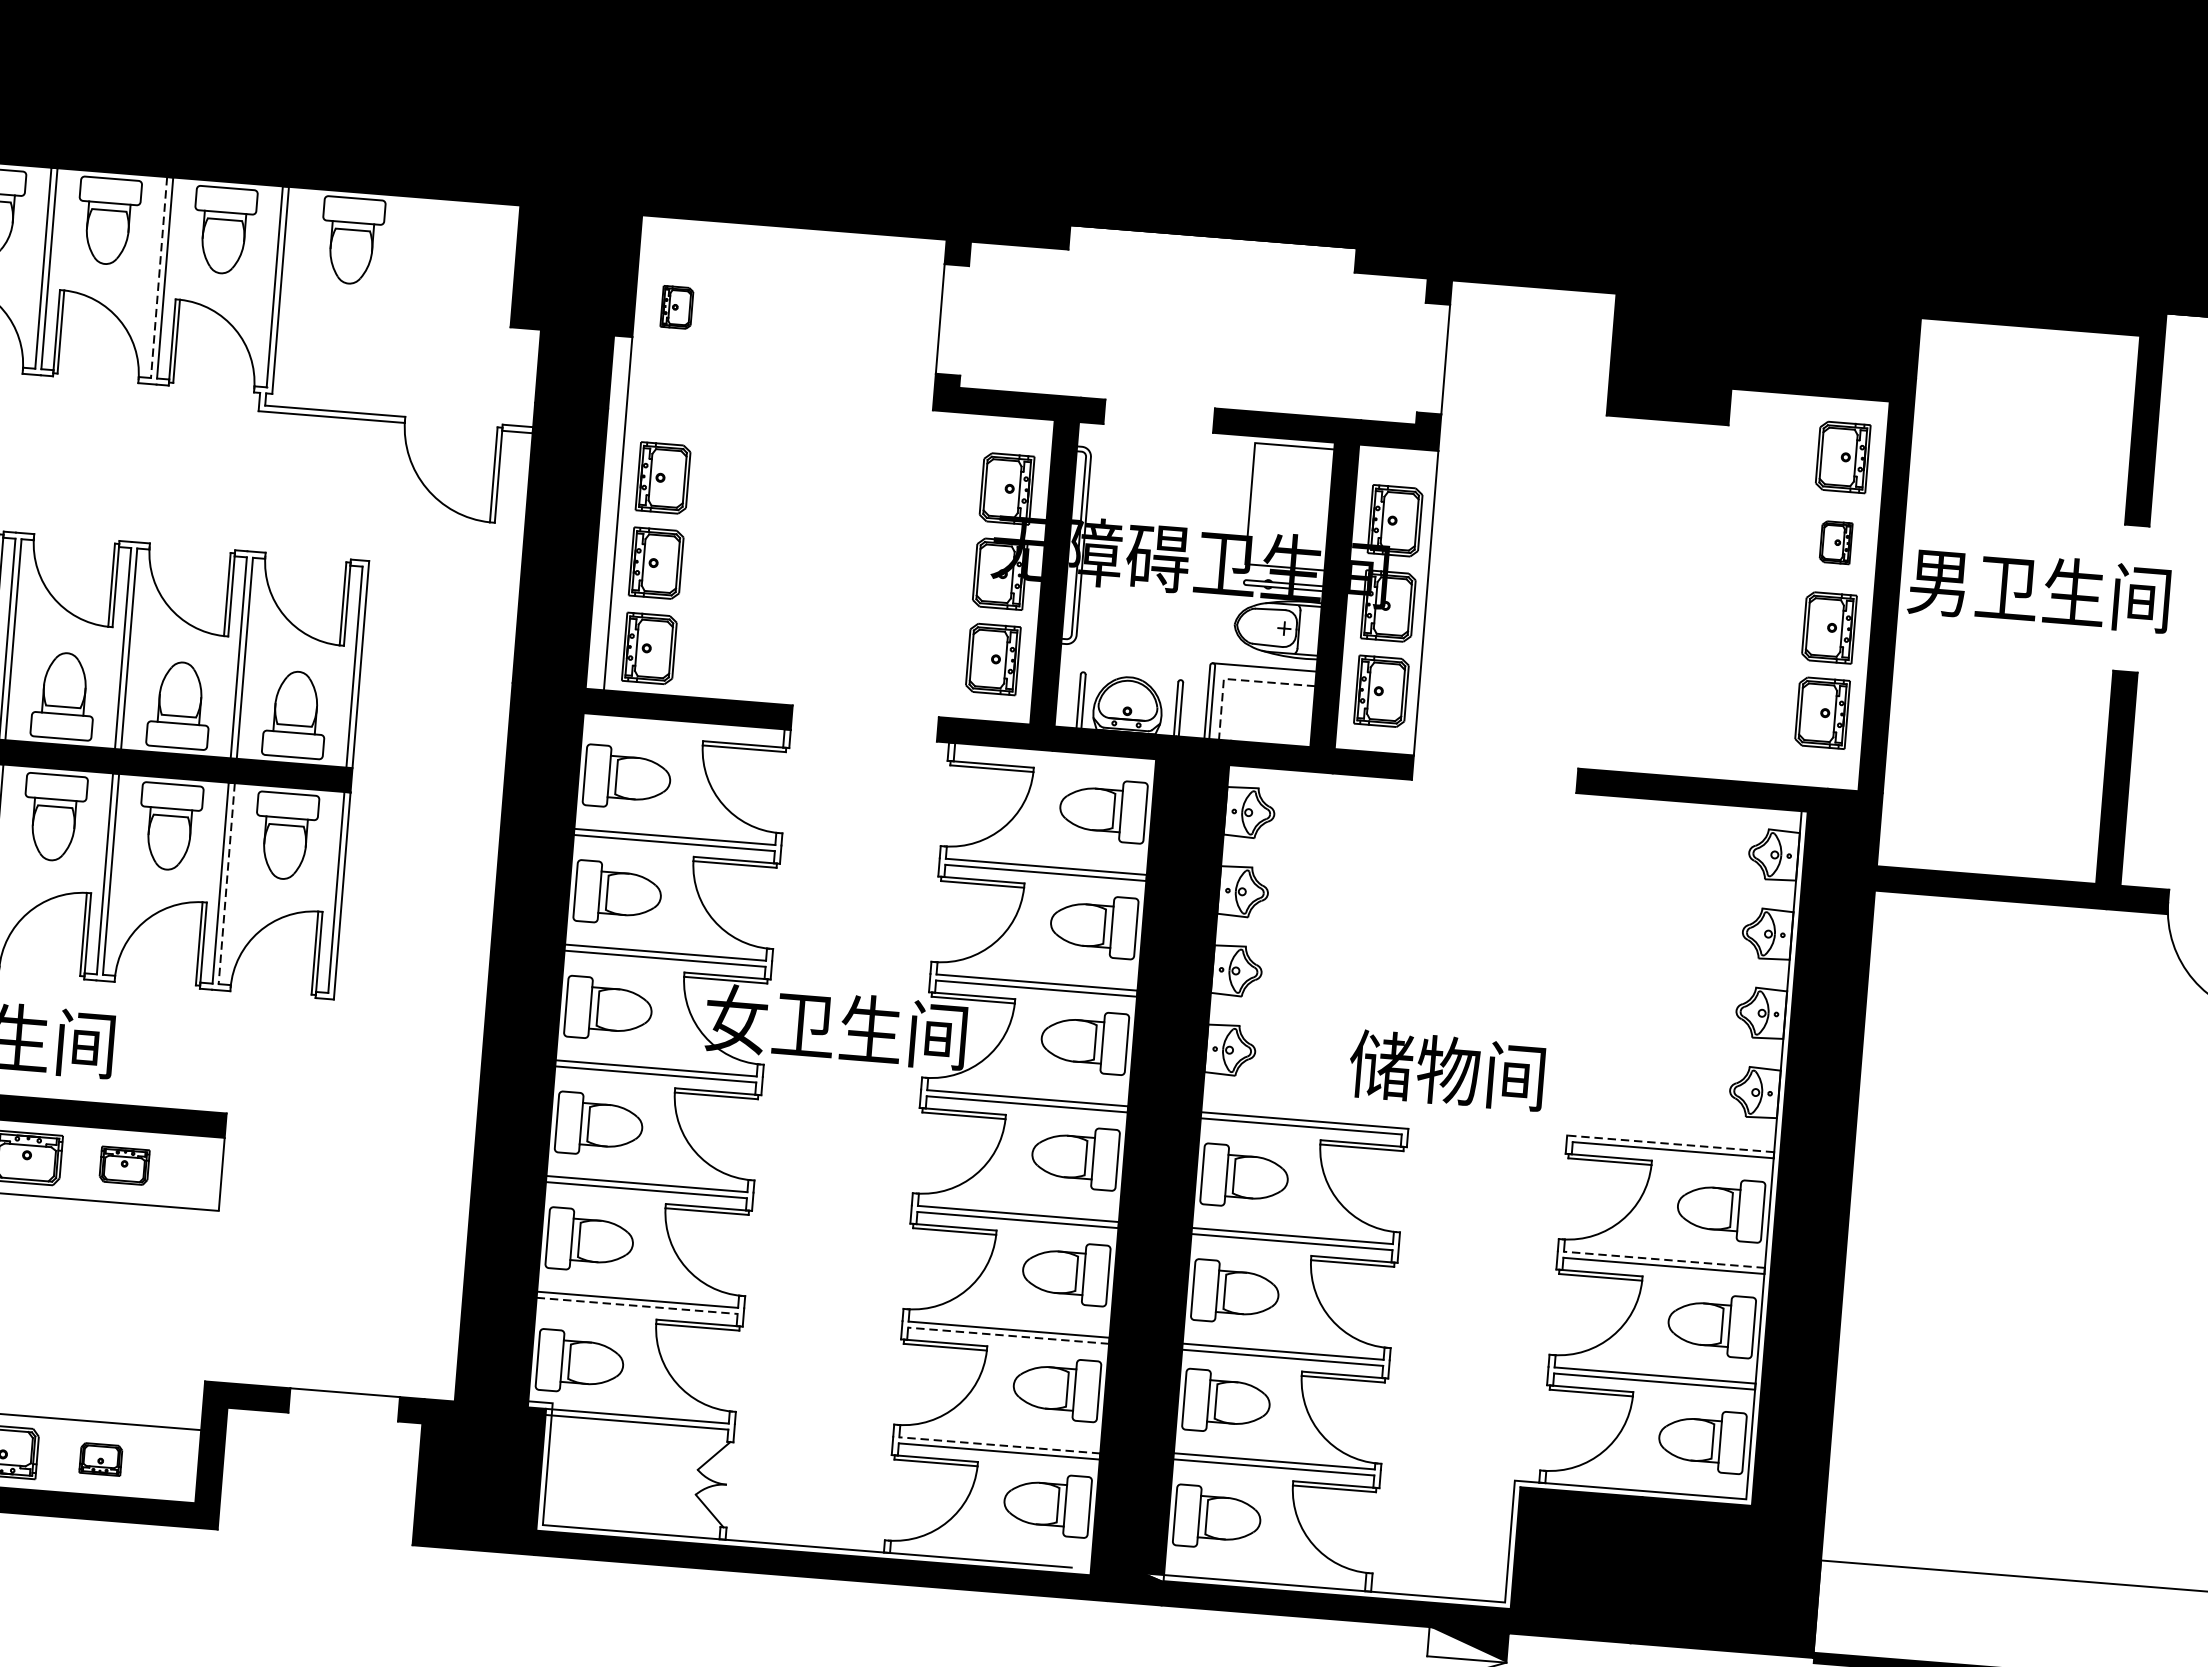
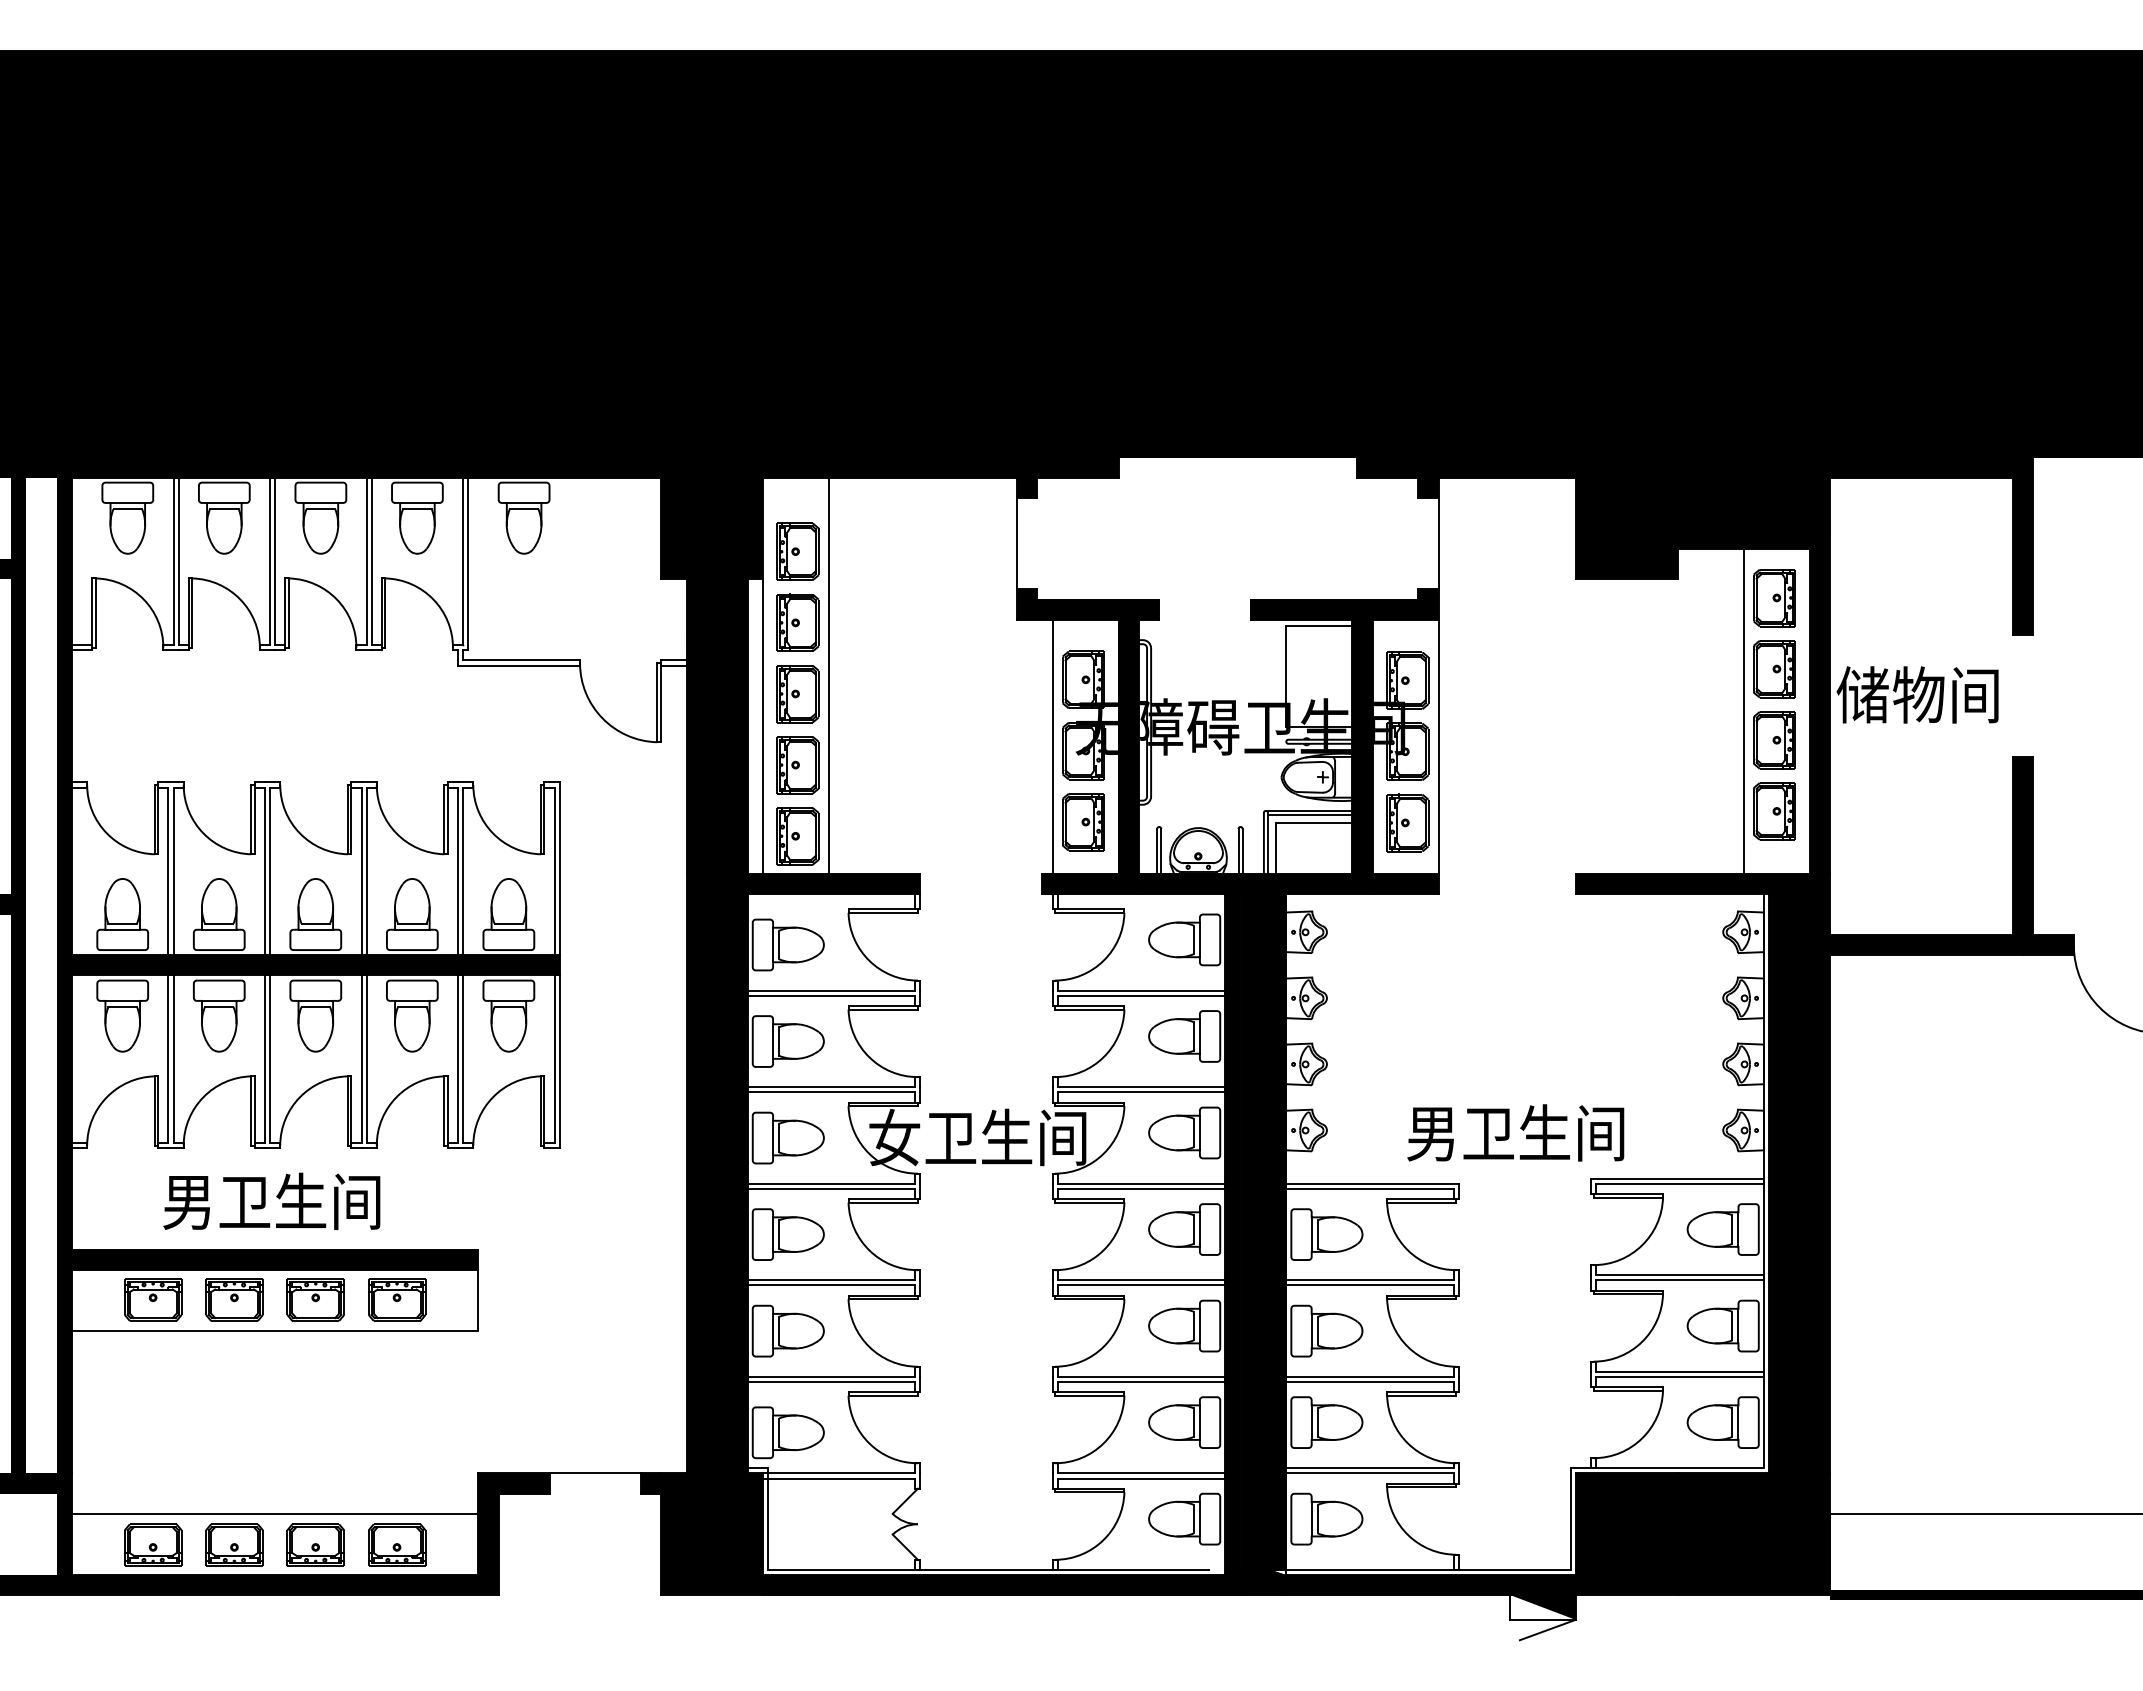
line: (158, 277) -> (366, 561), dashed -> solid
part: (676, 307) -> (797, 551), size x1.67
part: (669, 392) -> (797, 622), added
line: (701, 458) -> (828, 675), added
part: (1836, 542) -> (1774, 669), size x1.67
line: (963, 565) -> (1052, 746), added
line: (1794, 589) -> (1743, 710), added
text: (2038, 589) -> (1945, 694), 男卫生间 -> 储物间
line: (1264, 671) -> (1309, 814), added
line: (1238, 680) -> (1288, 823), dashed -> solid
line: (227, 883) -> (463, 1059), dashed -> solid
text: (1480, 1072) -> (1515, 1132), 储物间 -> 男卫生间
line: (1670, 1143) -> (1677, 1178), dashed -> solid
part: (124, 1165) -> (397, 1299), size x1.43
line: (1664, 1260) -> (1680, 1275), dashed -> solid
line: (637, 1305) -> (831, 1381), dashed -> solid
line: (1008, 1335) -> (1141, 1381), dashed -> solid
line: (999, 1445) -> (1141, 1473), dashed -> solid
part: (101, 1458) -> (397, 1544), size x1.67

